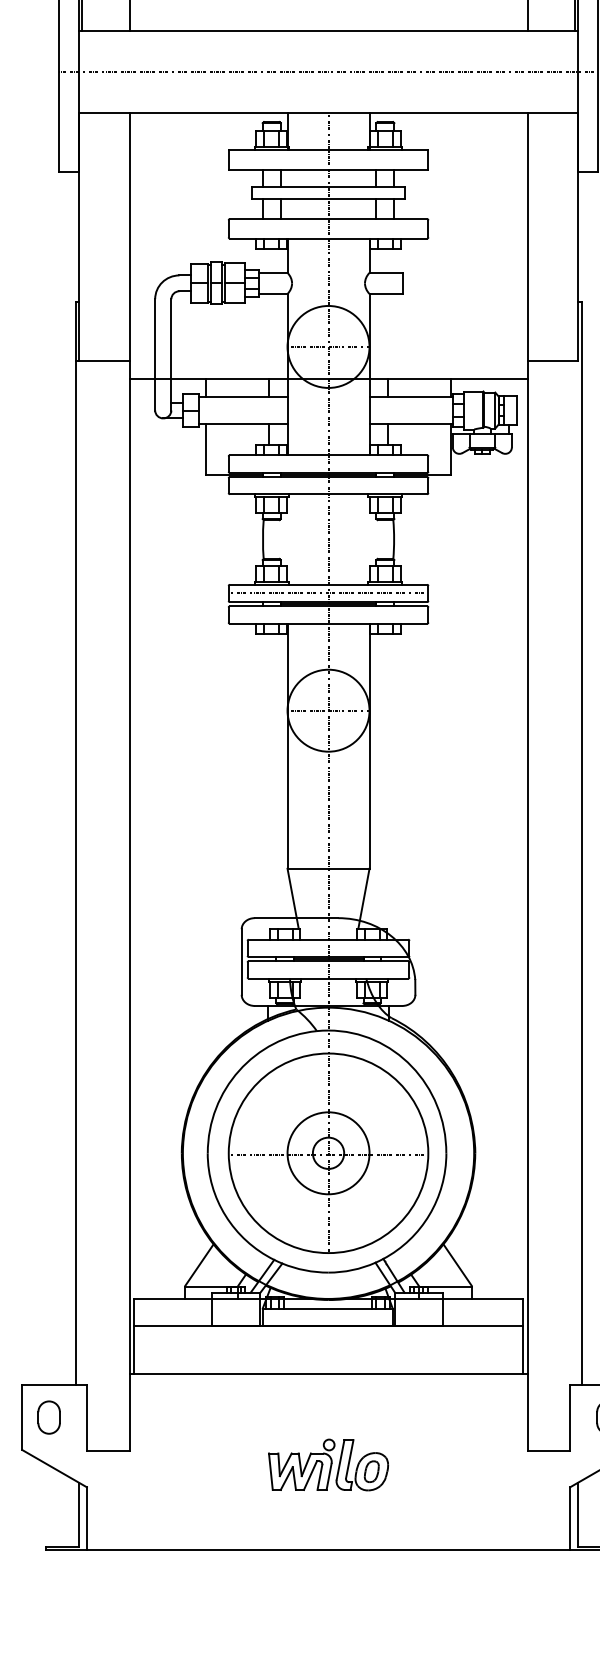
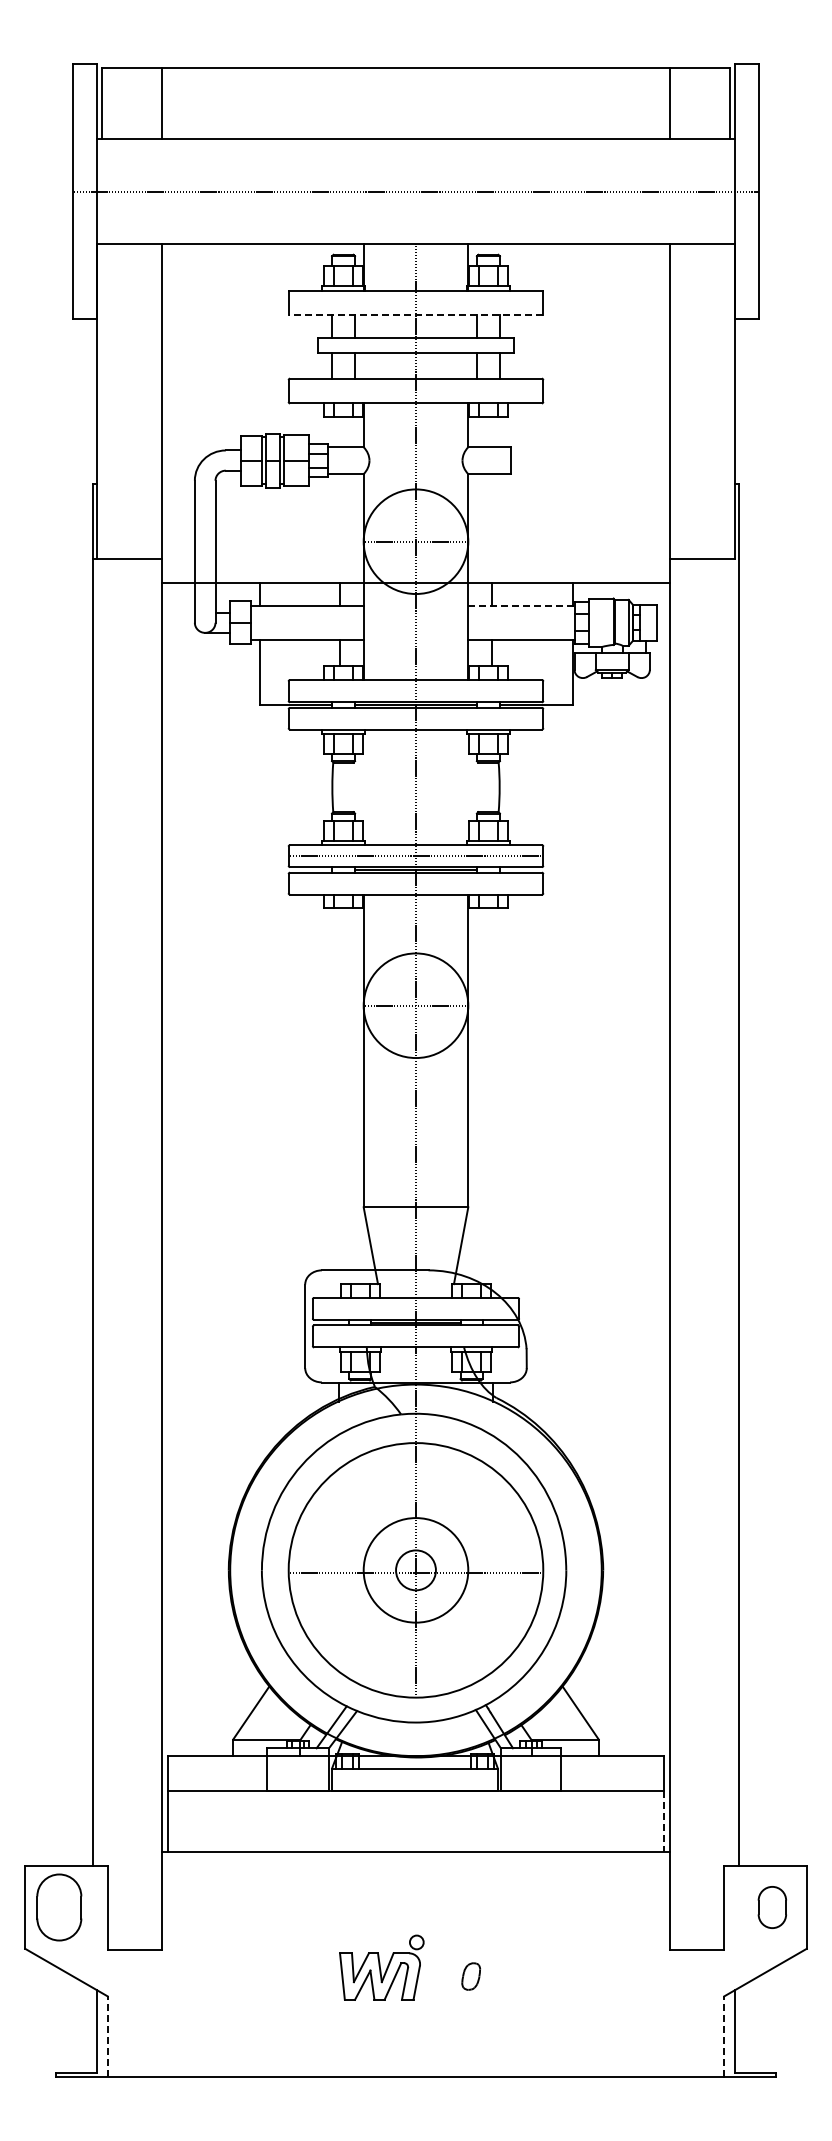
line: (328, 169) -> (415, 315), solid -> dashed
line: (411, 396) -> (521, 605), solid -> dashed
line: (522, 1350) -> (663, 1821), solid -> dashed
part: (49, 1417) -> (59, 1907), size x1.6
part: (361, 1465) -> (458, 1968), removed
line: (86, 1518) -> (107, 2036), solid -> dashed
line: (570, 1518) -> (724, 2036), solid -> dashed

